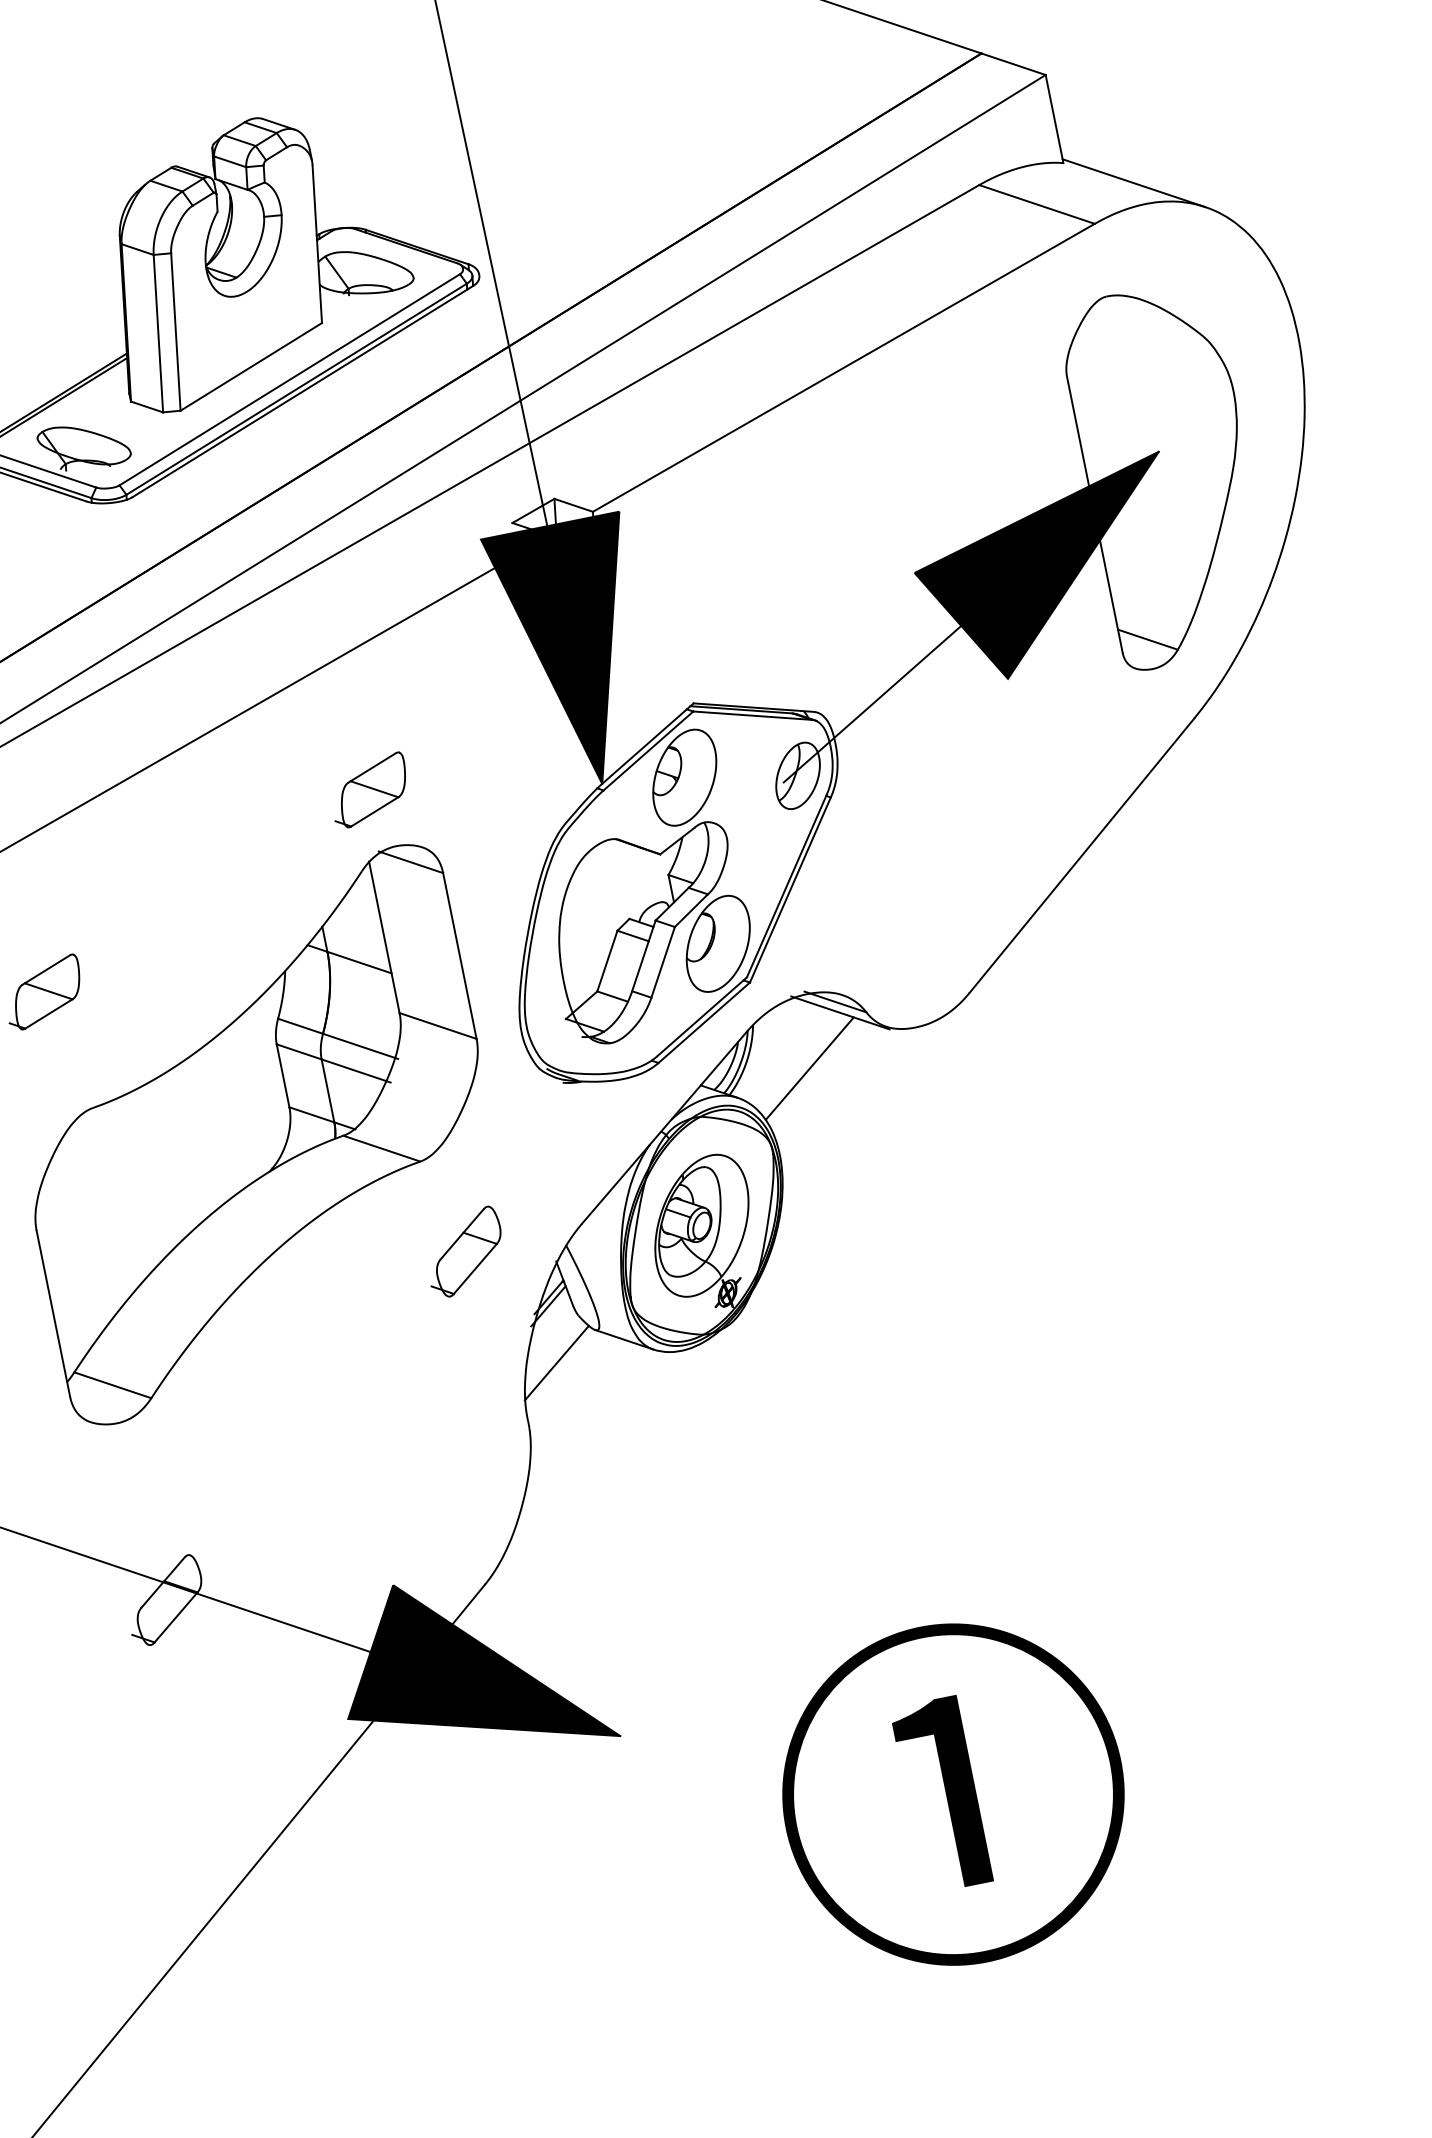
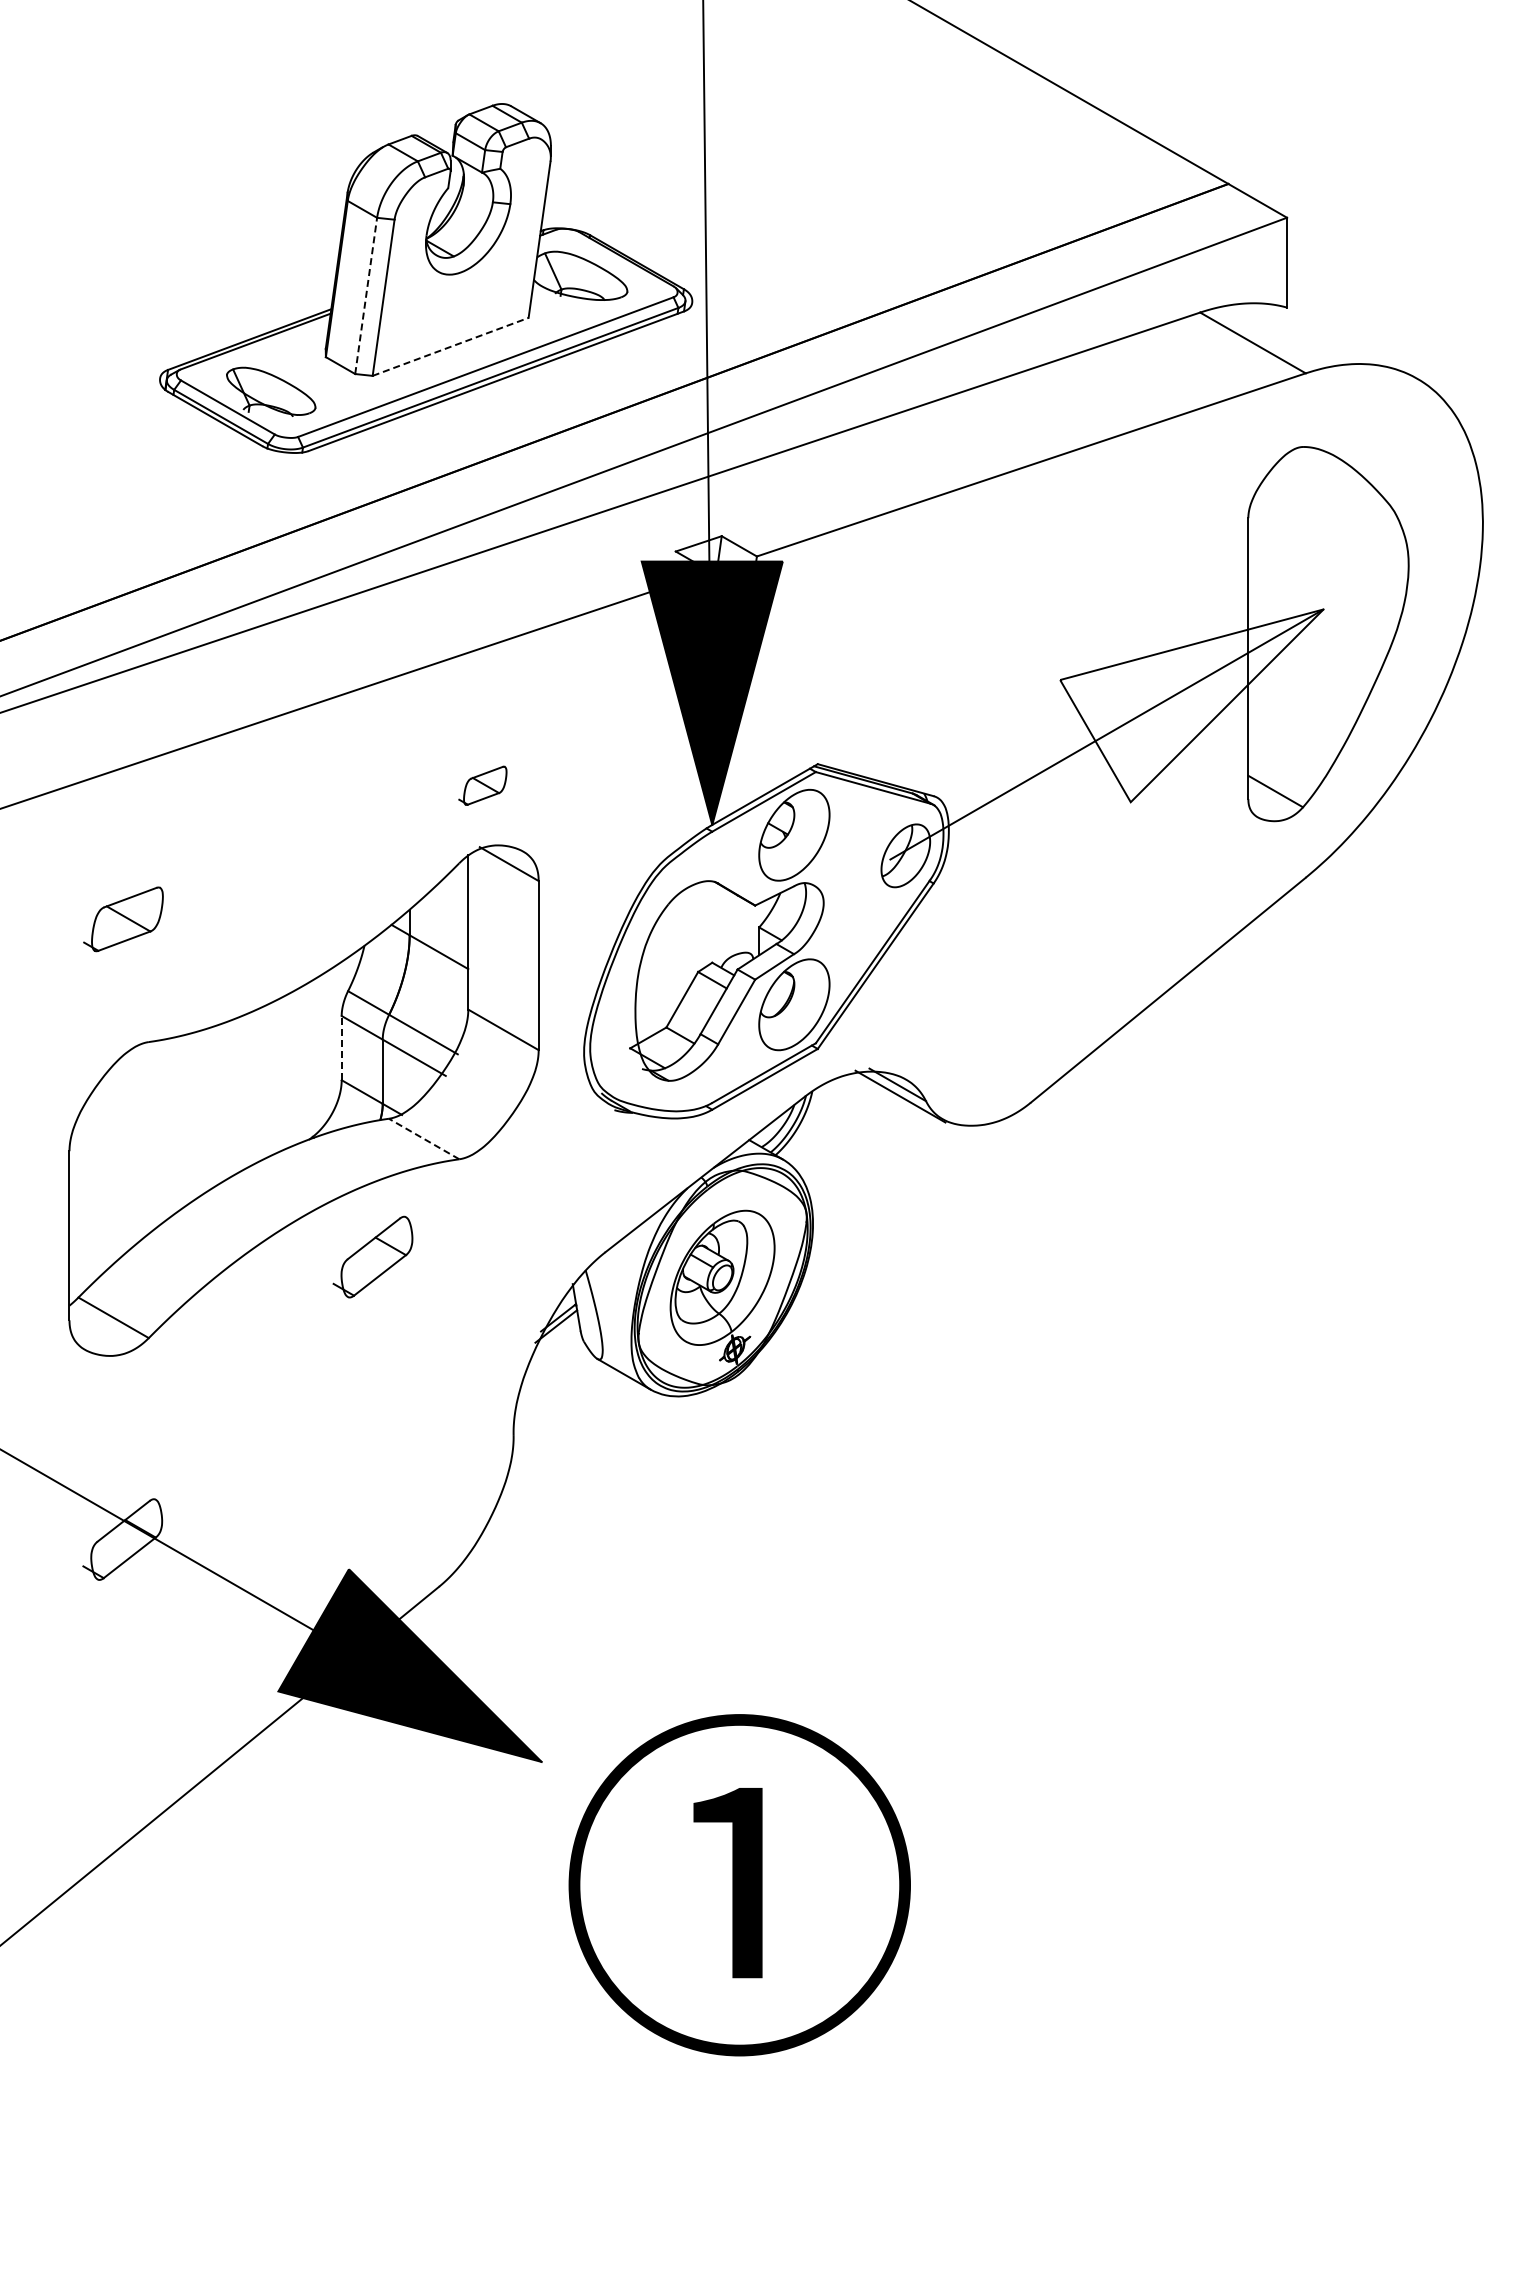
line: (1134, 182) -> (1352, 340), removed
line: (158, 333) -> (366, 295), solid -> dashed
line: (252, 366) -> (451, 346), solid -> dashed
fill: (1048, 572) -> (1191, 705), removed
part: (369, 790) -> (482, 785), size x0.6
line: (809, 1067) -> (859, 1144), removed
line: (282, 1075) -> (341, 1047), solid -> dashed
line: (382, 1149) -> (424, 1139), solid -> dashed
part: (464, 1251) -> (372, 1256), moved
line: (557, 1362) -> (553, 1383), removed
text: (953, 1794) -> (739, 1885), moved

